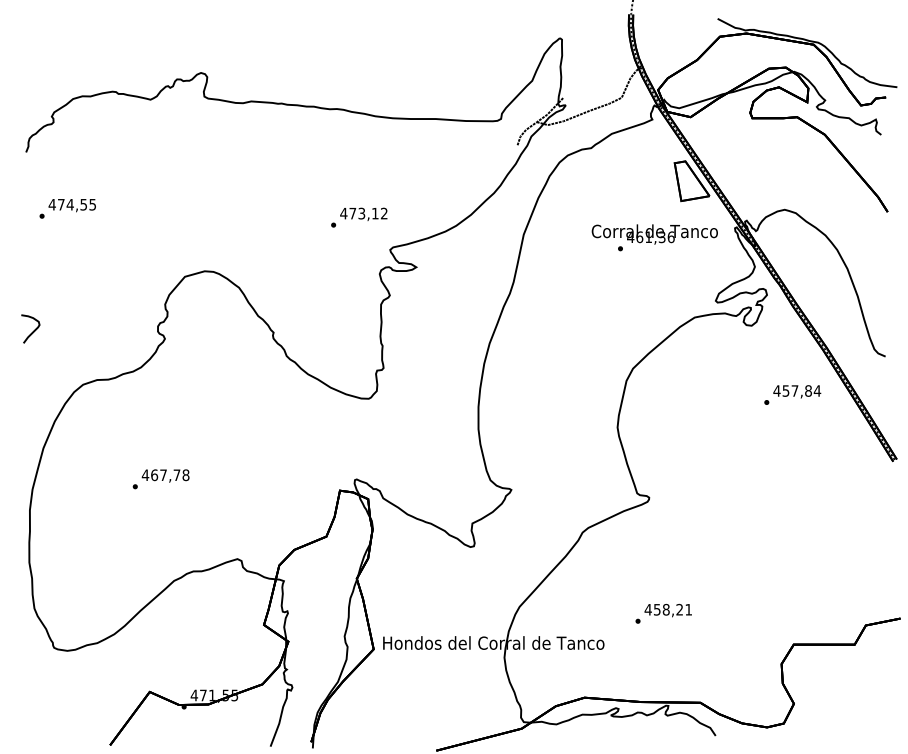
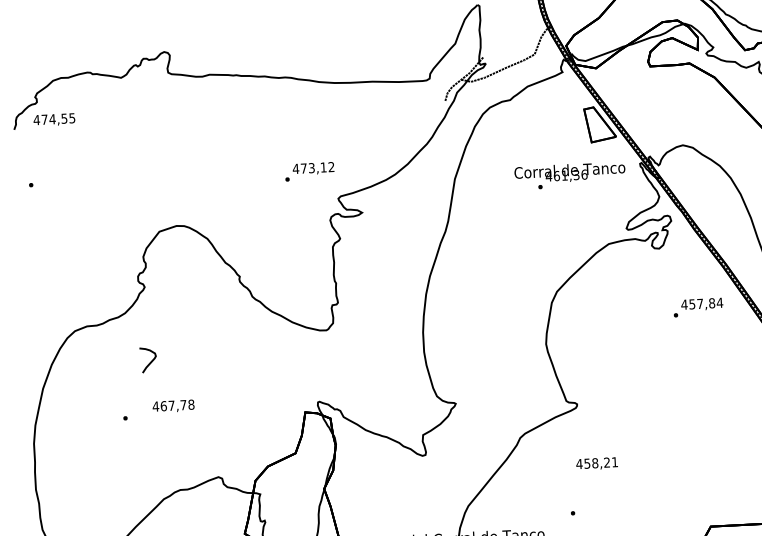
text: (71, 205) -> (53, 119), moved
curve: (33, 330) -> (150, 361), moved
text: (165, 475) -> (173, 405), moved
text: (667, 610) -> (596, 463), moved

